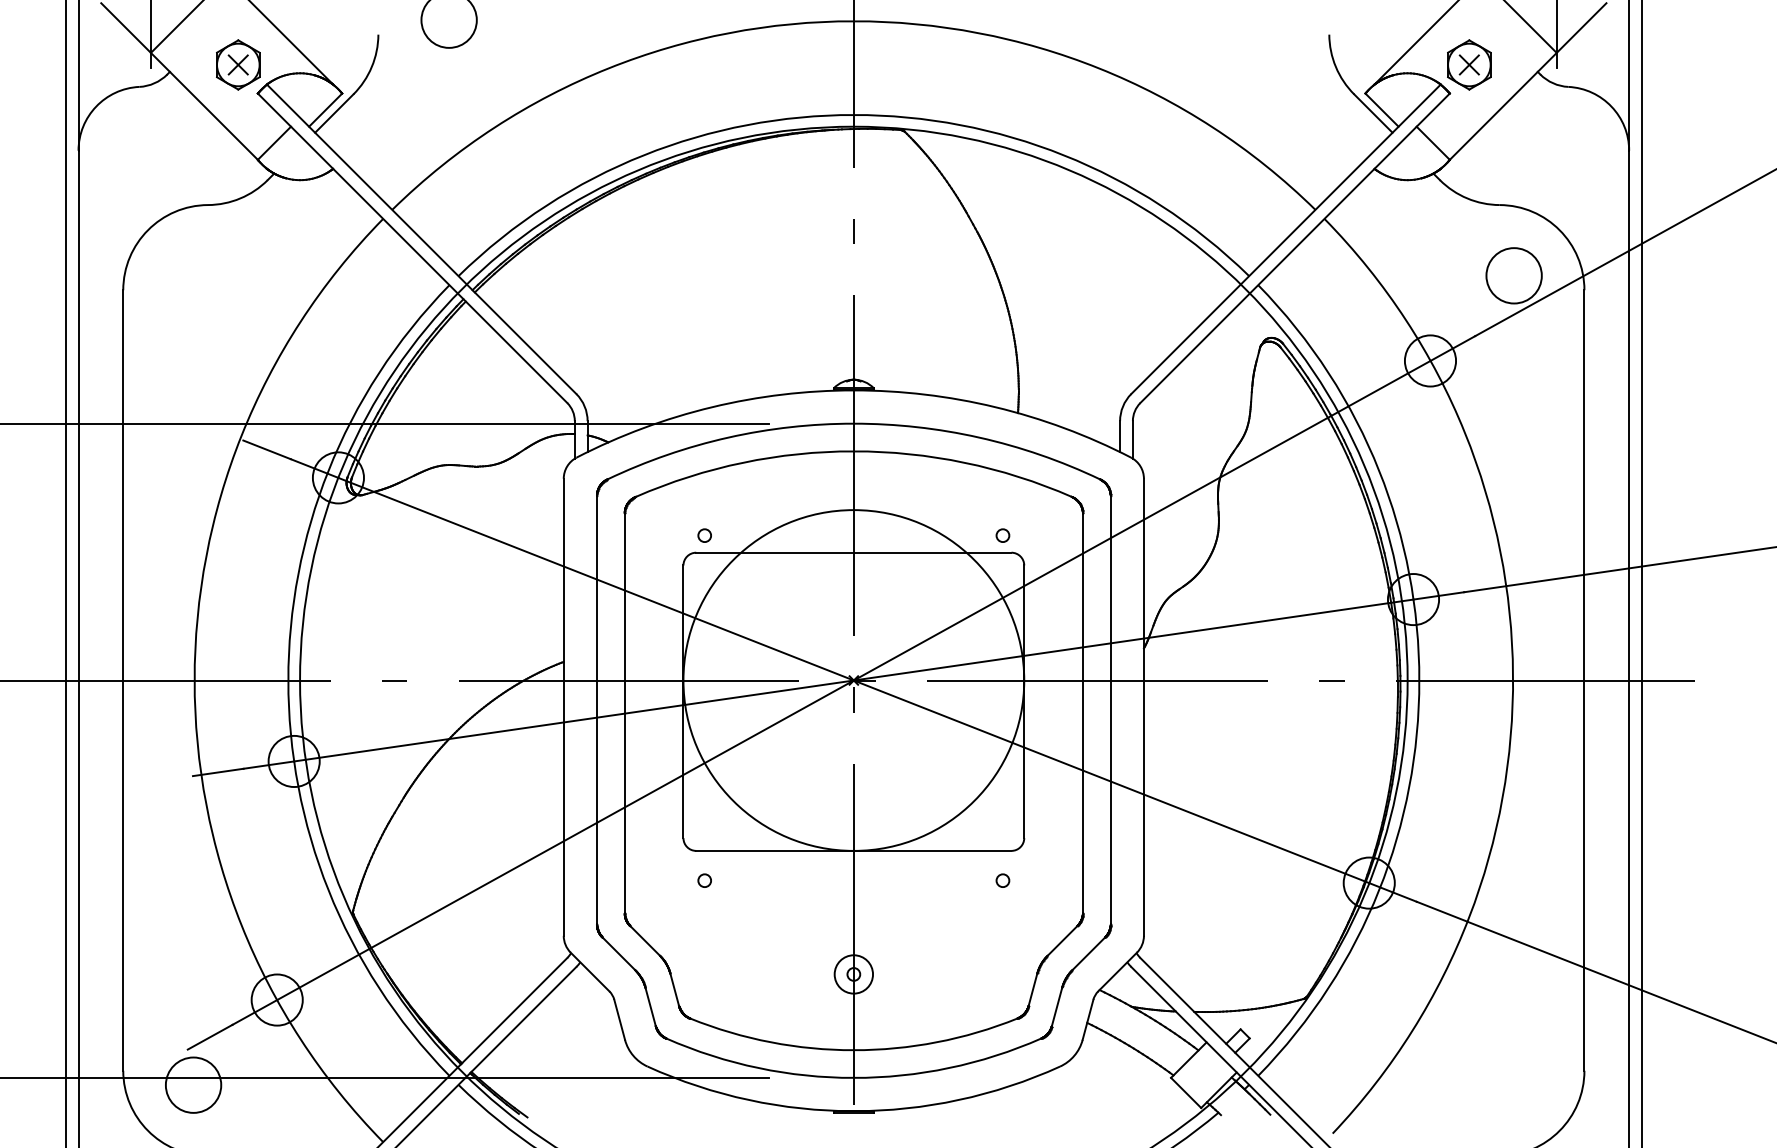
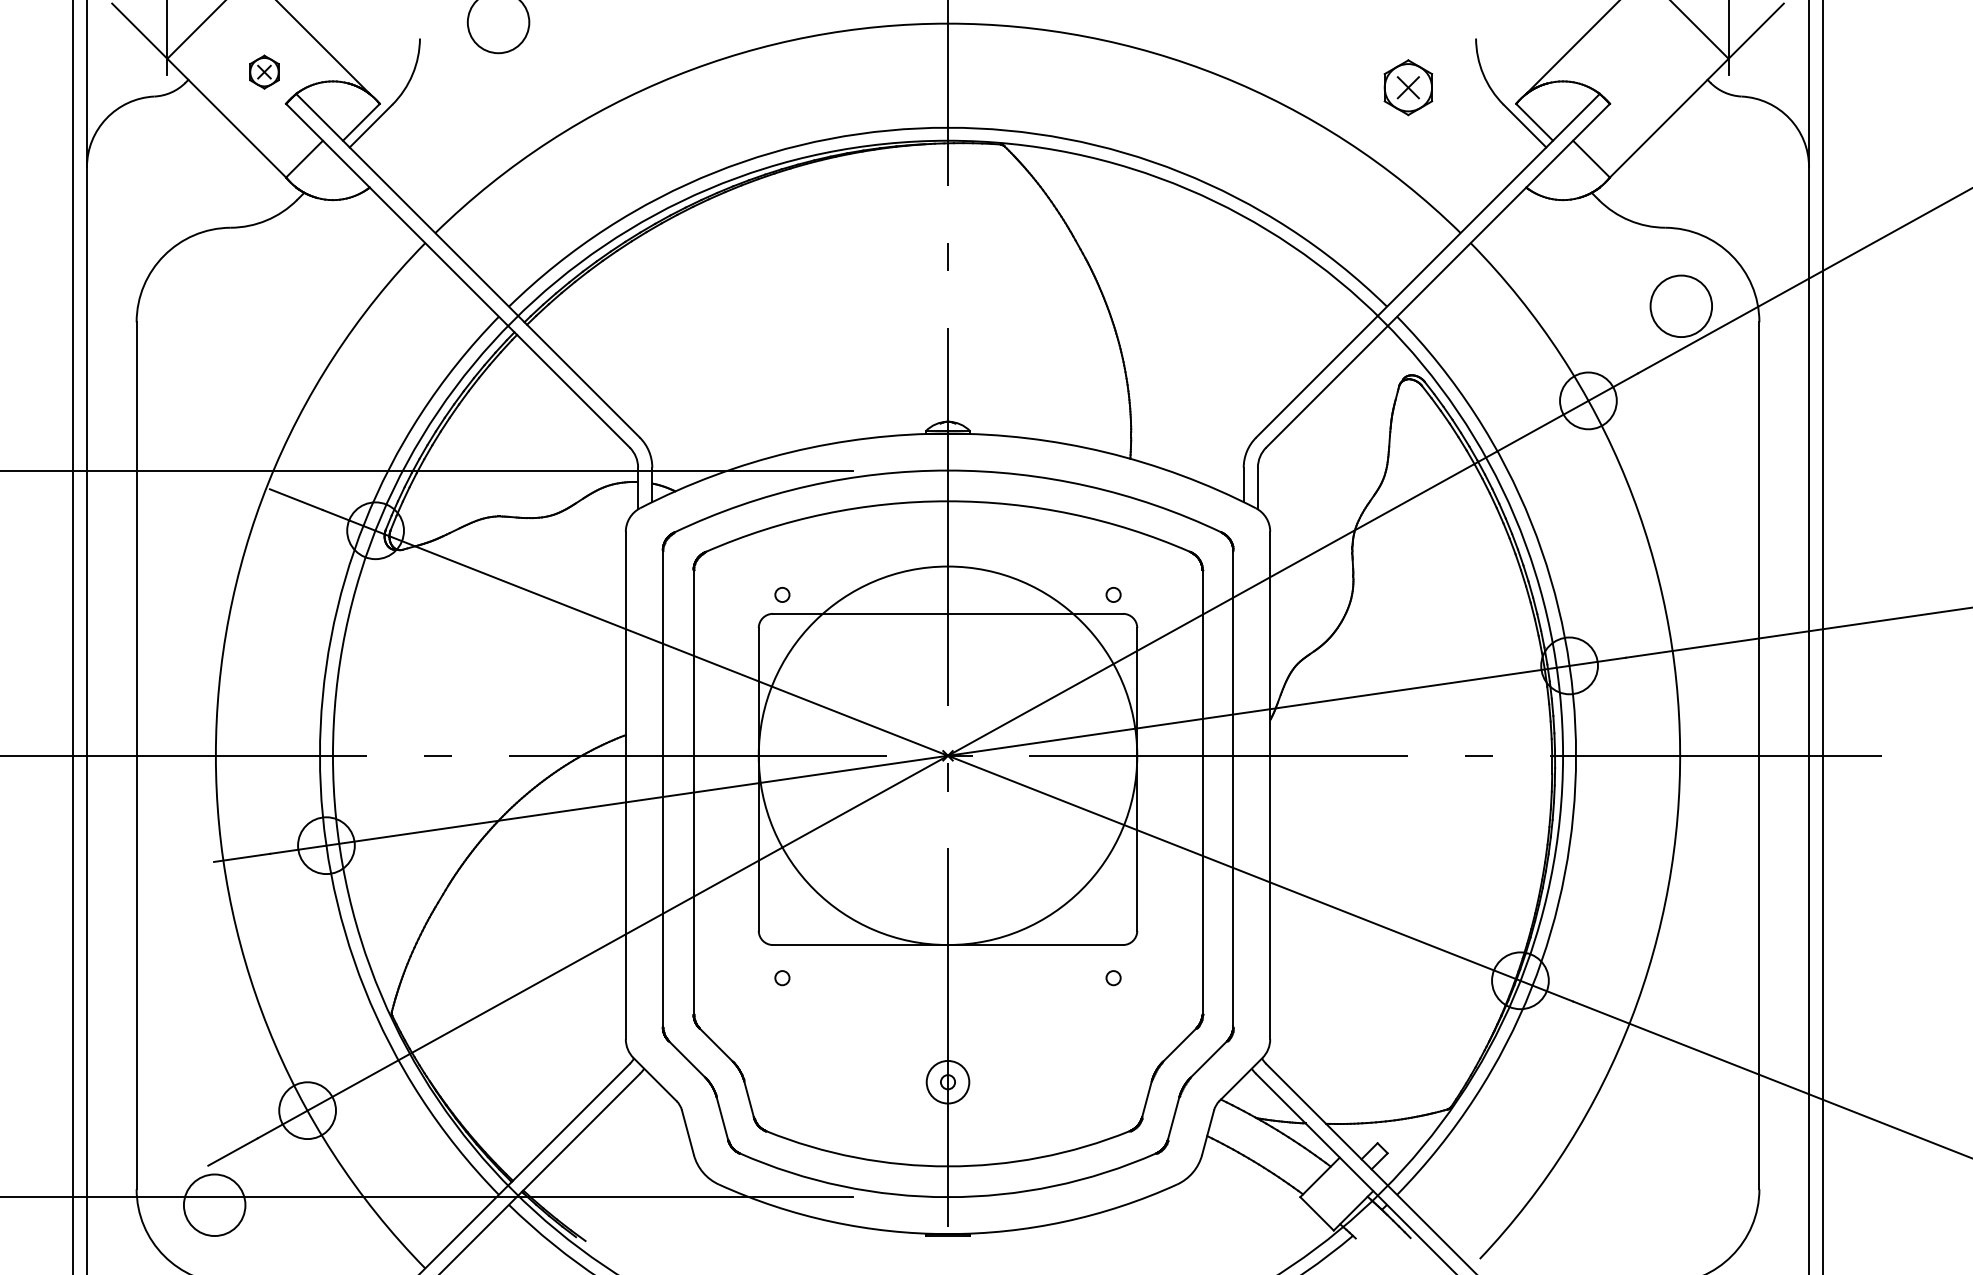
part: (238, 64) -> (264, 71), size x0.6
part: (1469, 64) -> (1408, 87), moved

